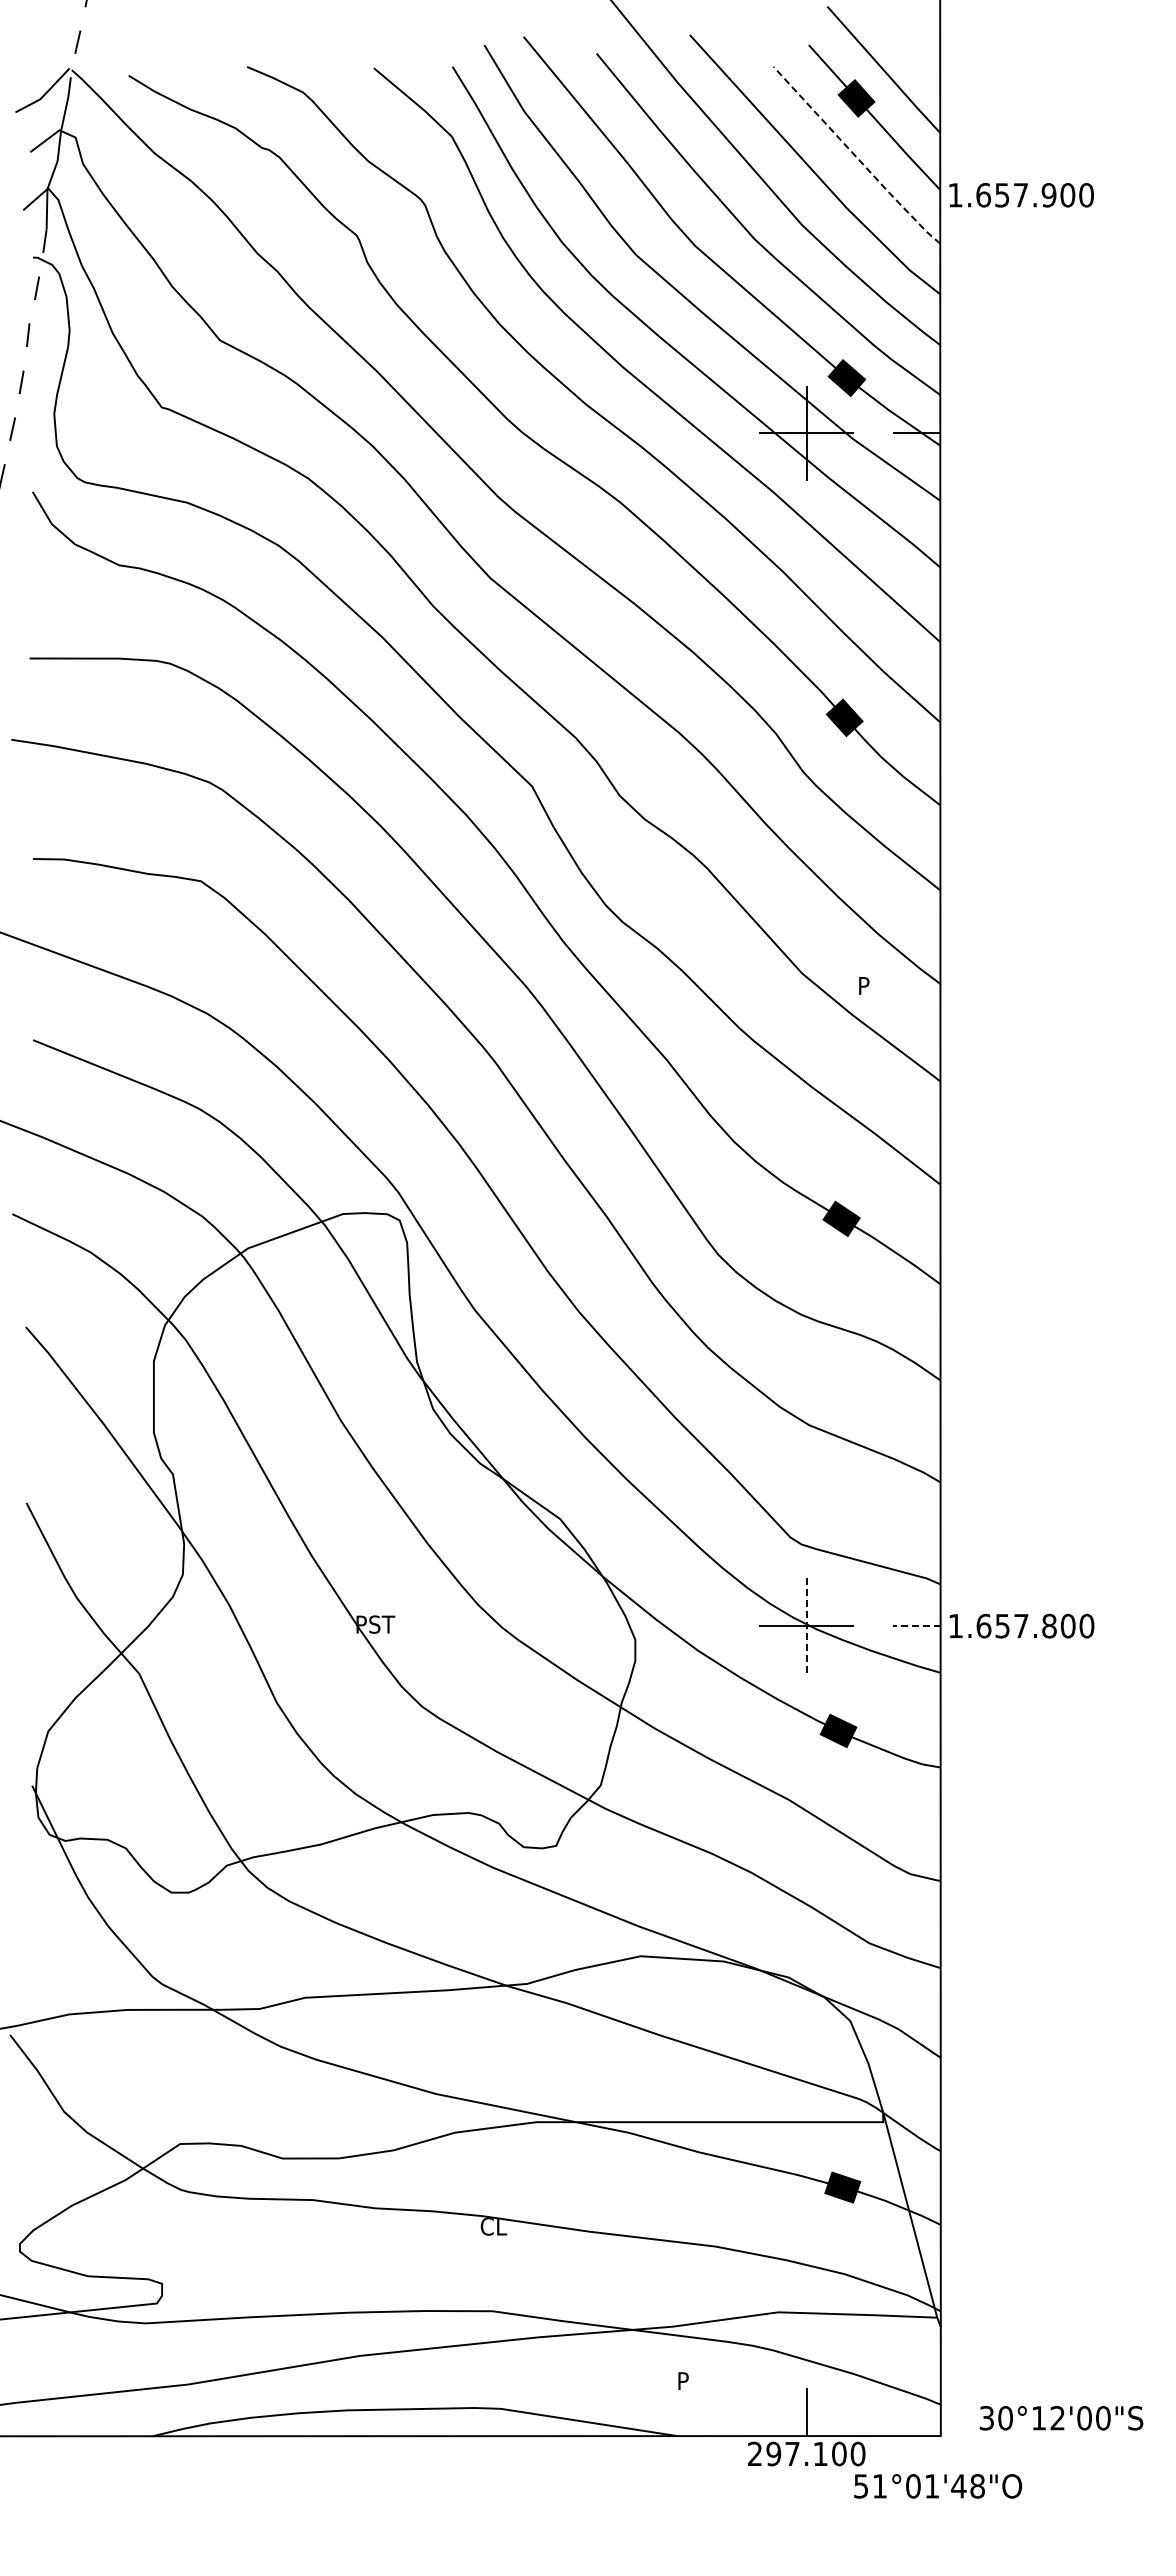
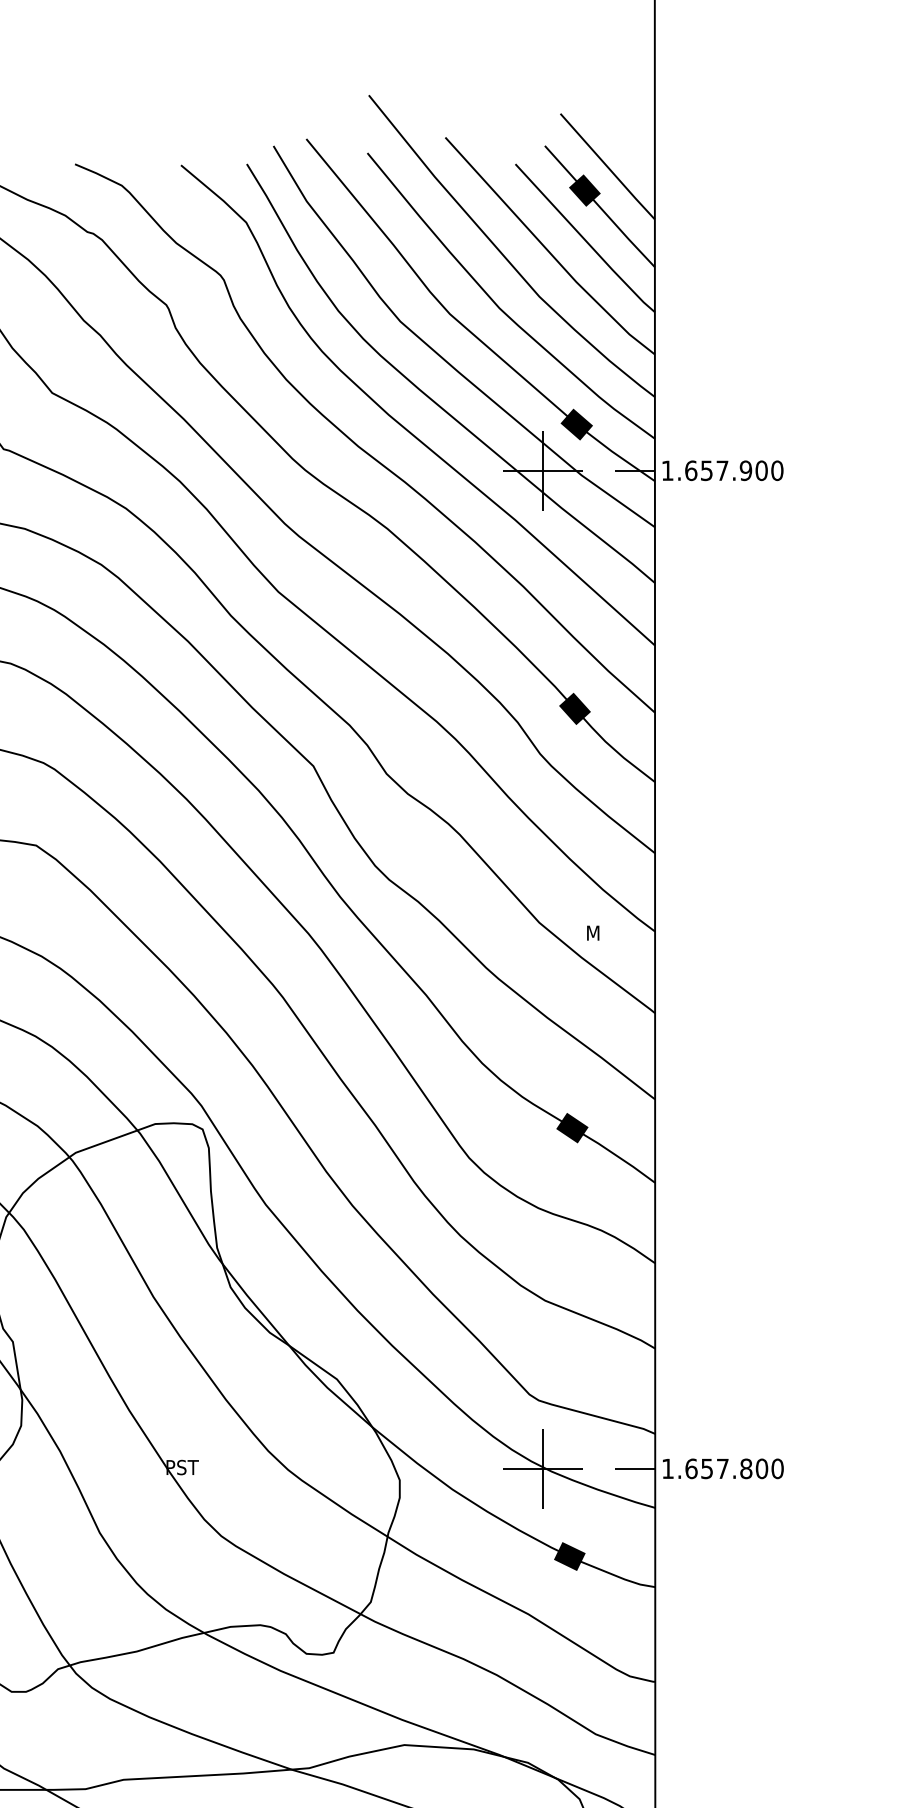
line: (856, 157) -> (584, 240), dashed -> solid
text: (1021, 195) -> (722, 470), moved
text: (867, 985) -> (594, 932), P -> M
line: (806, 1626) -> (543, 1469), dashed -> solid
line: (916, 1626) -> (635, 1469), dashed -> solid

